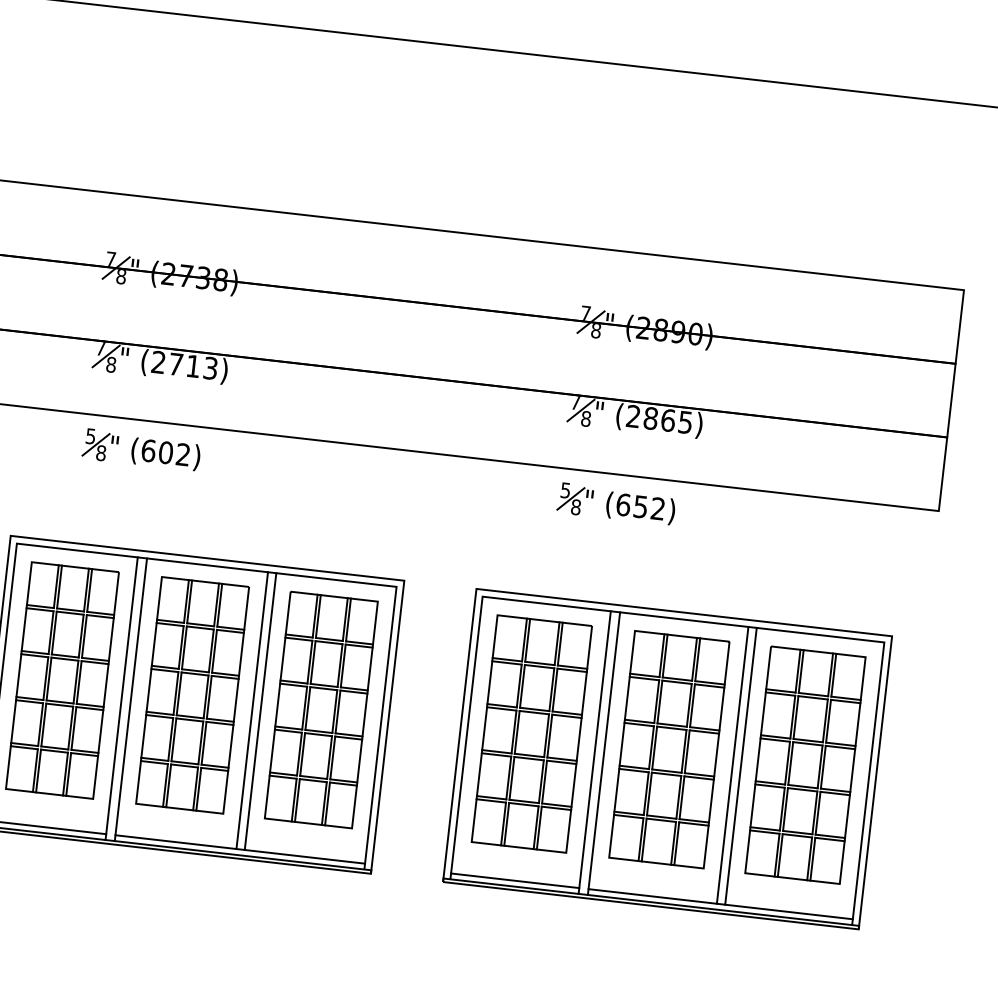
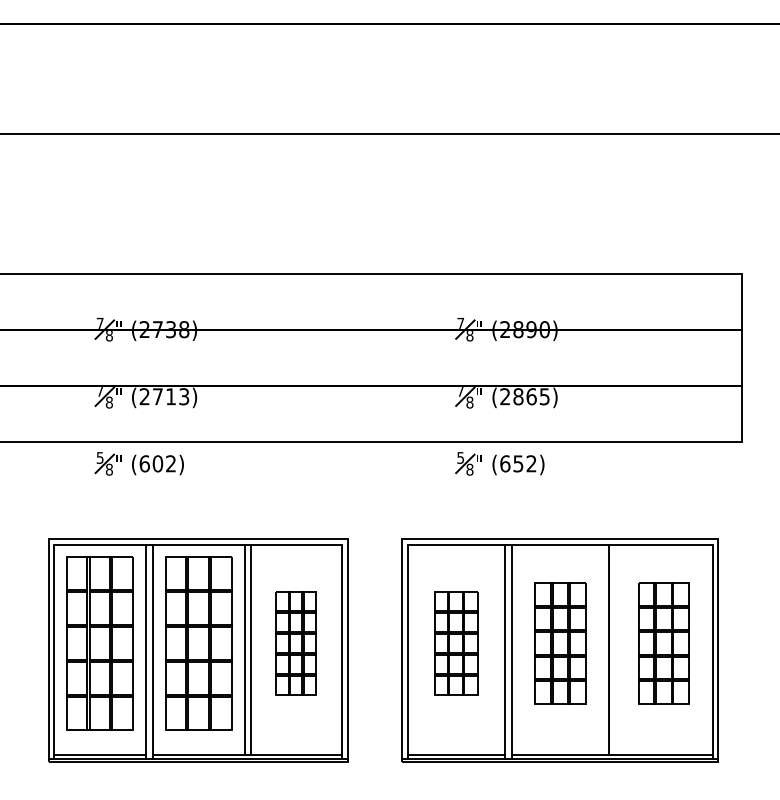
part: (320, 710) -> (295, 643), size x0.6
part: (530, 734) -> (455, 643), size x0.6
part: (669, 749) -> (560, 643), size x0.7
line: (740, 765) -> (615, 649), removed
part: (804, 765) -> (663, 643), size x0.7

